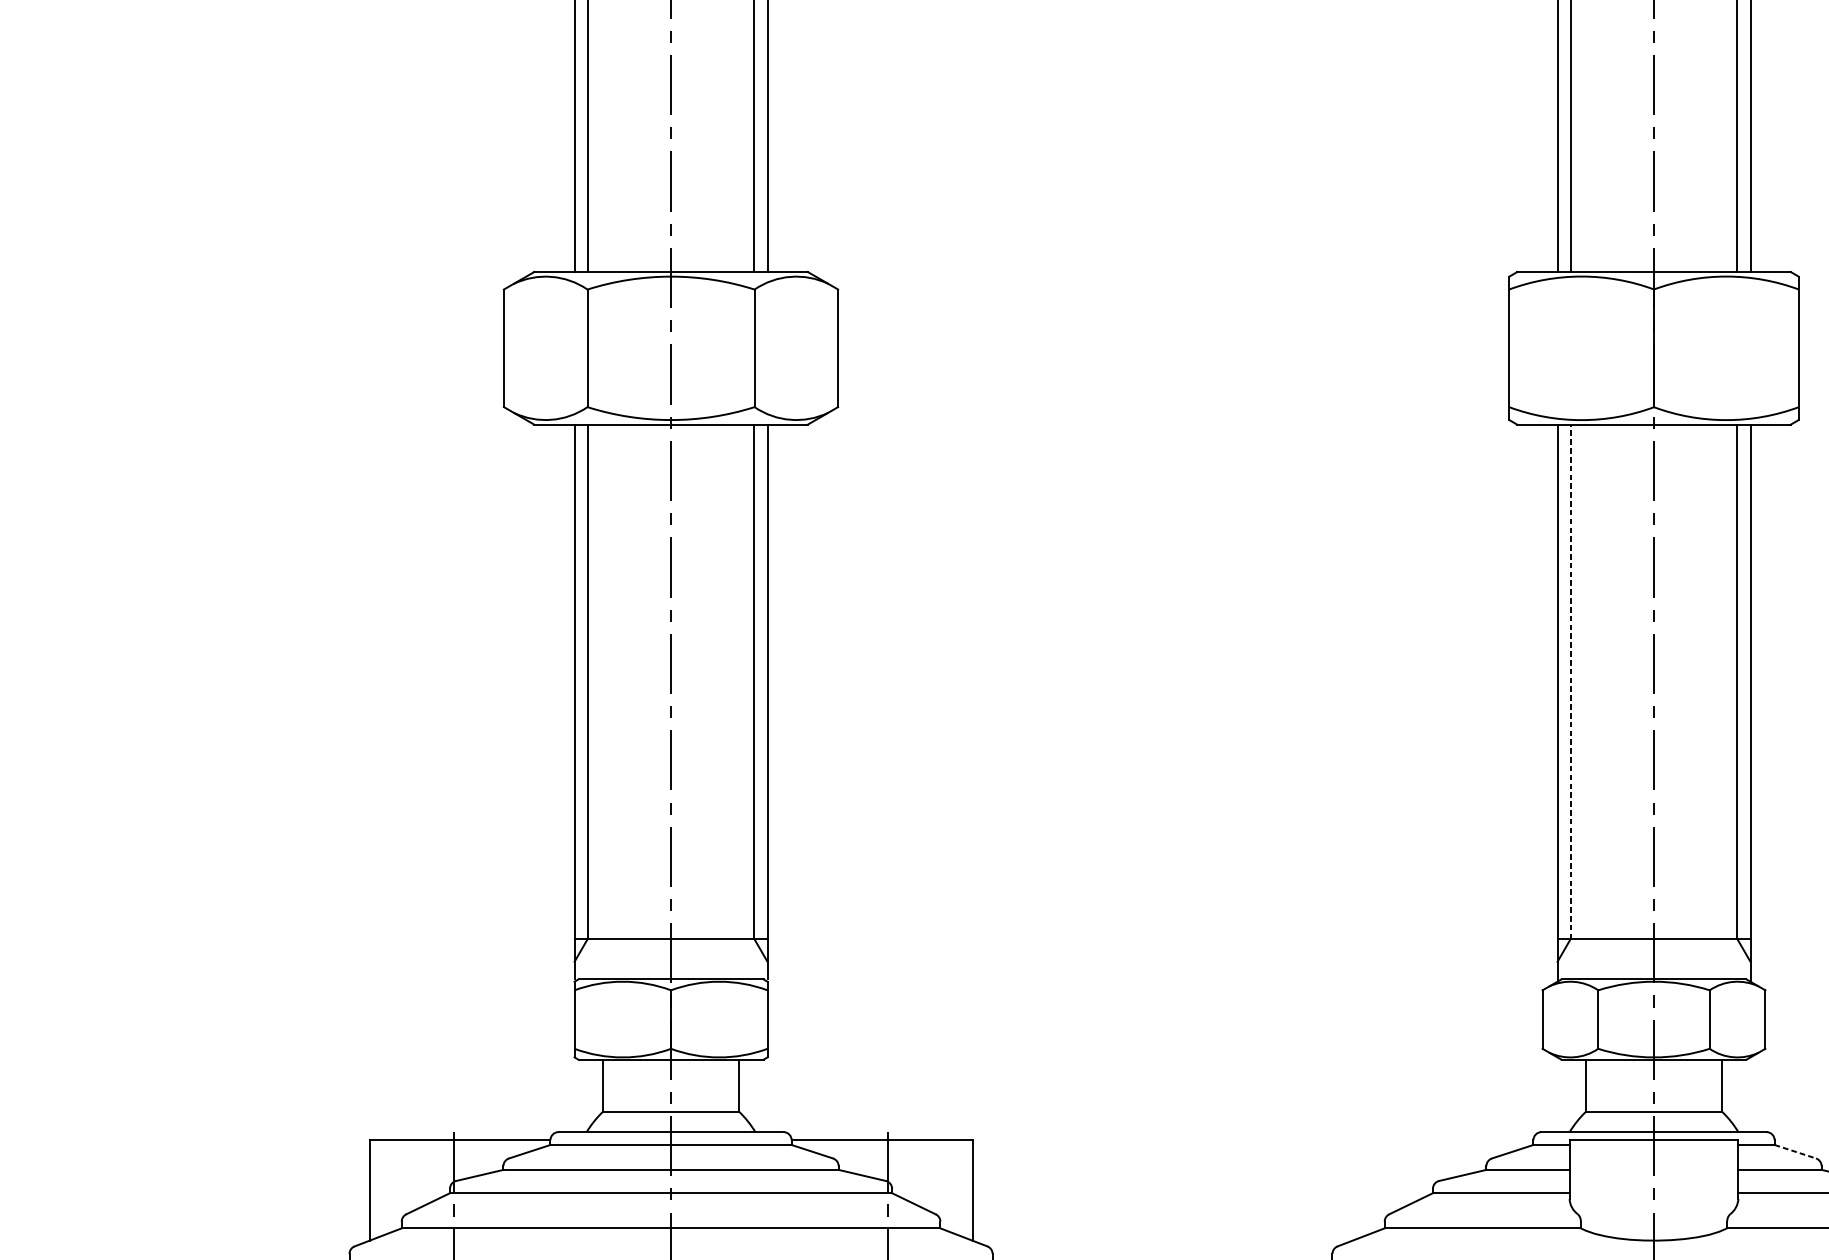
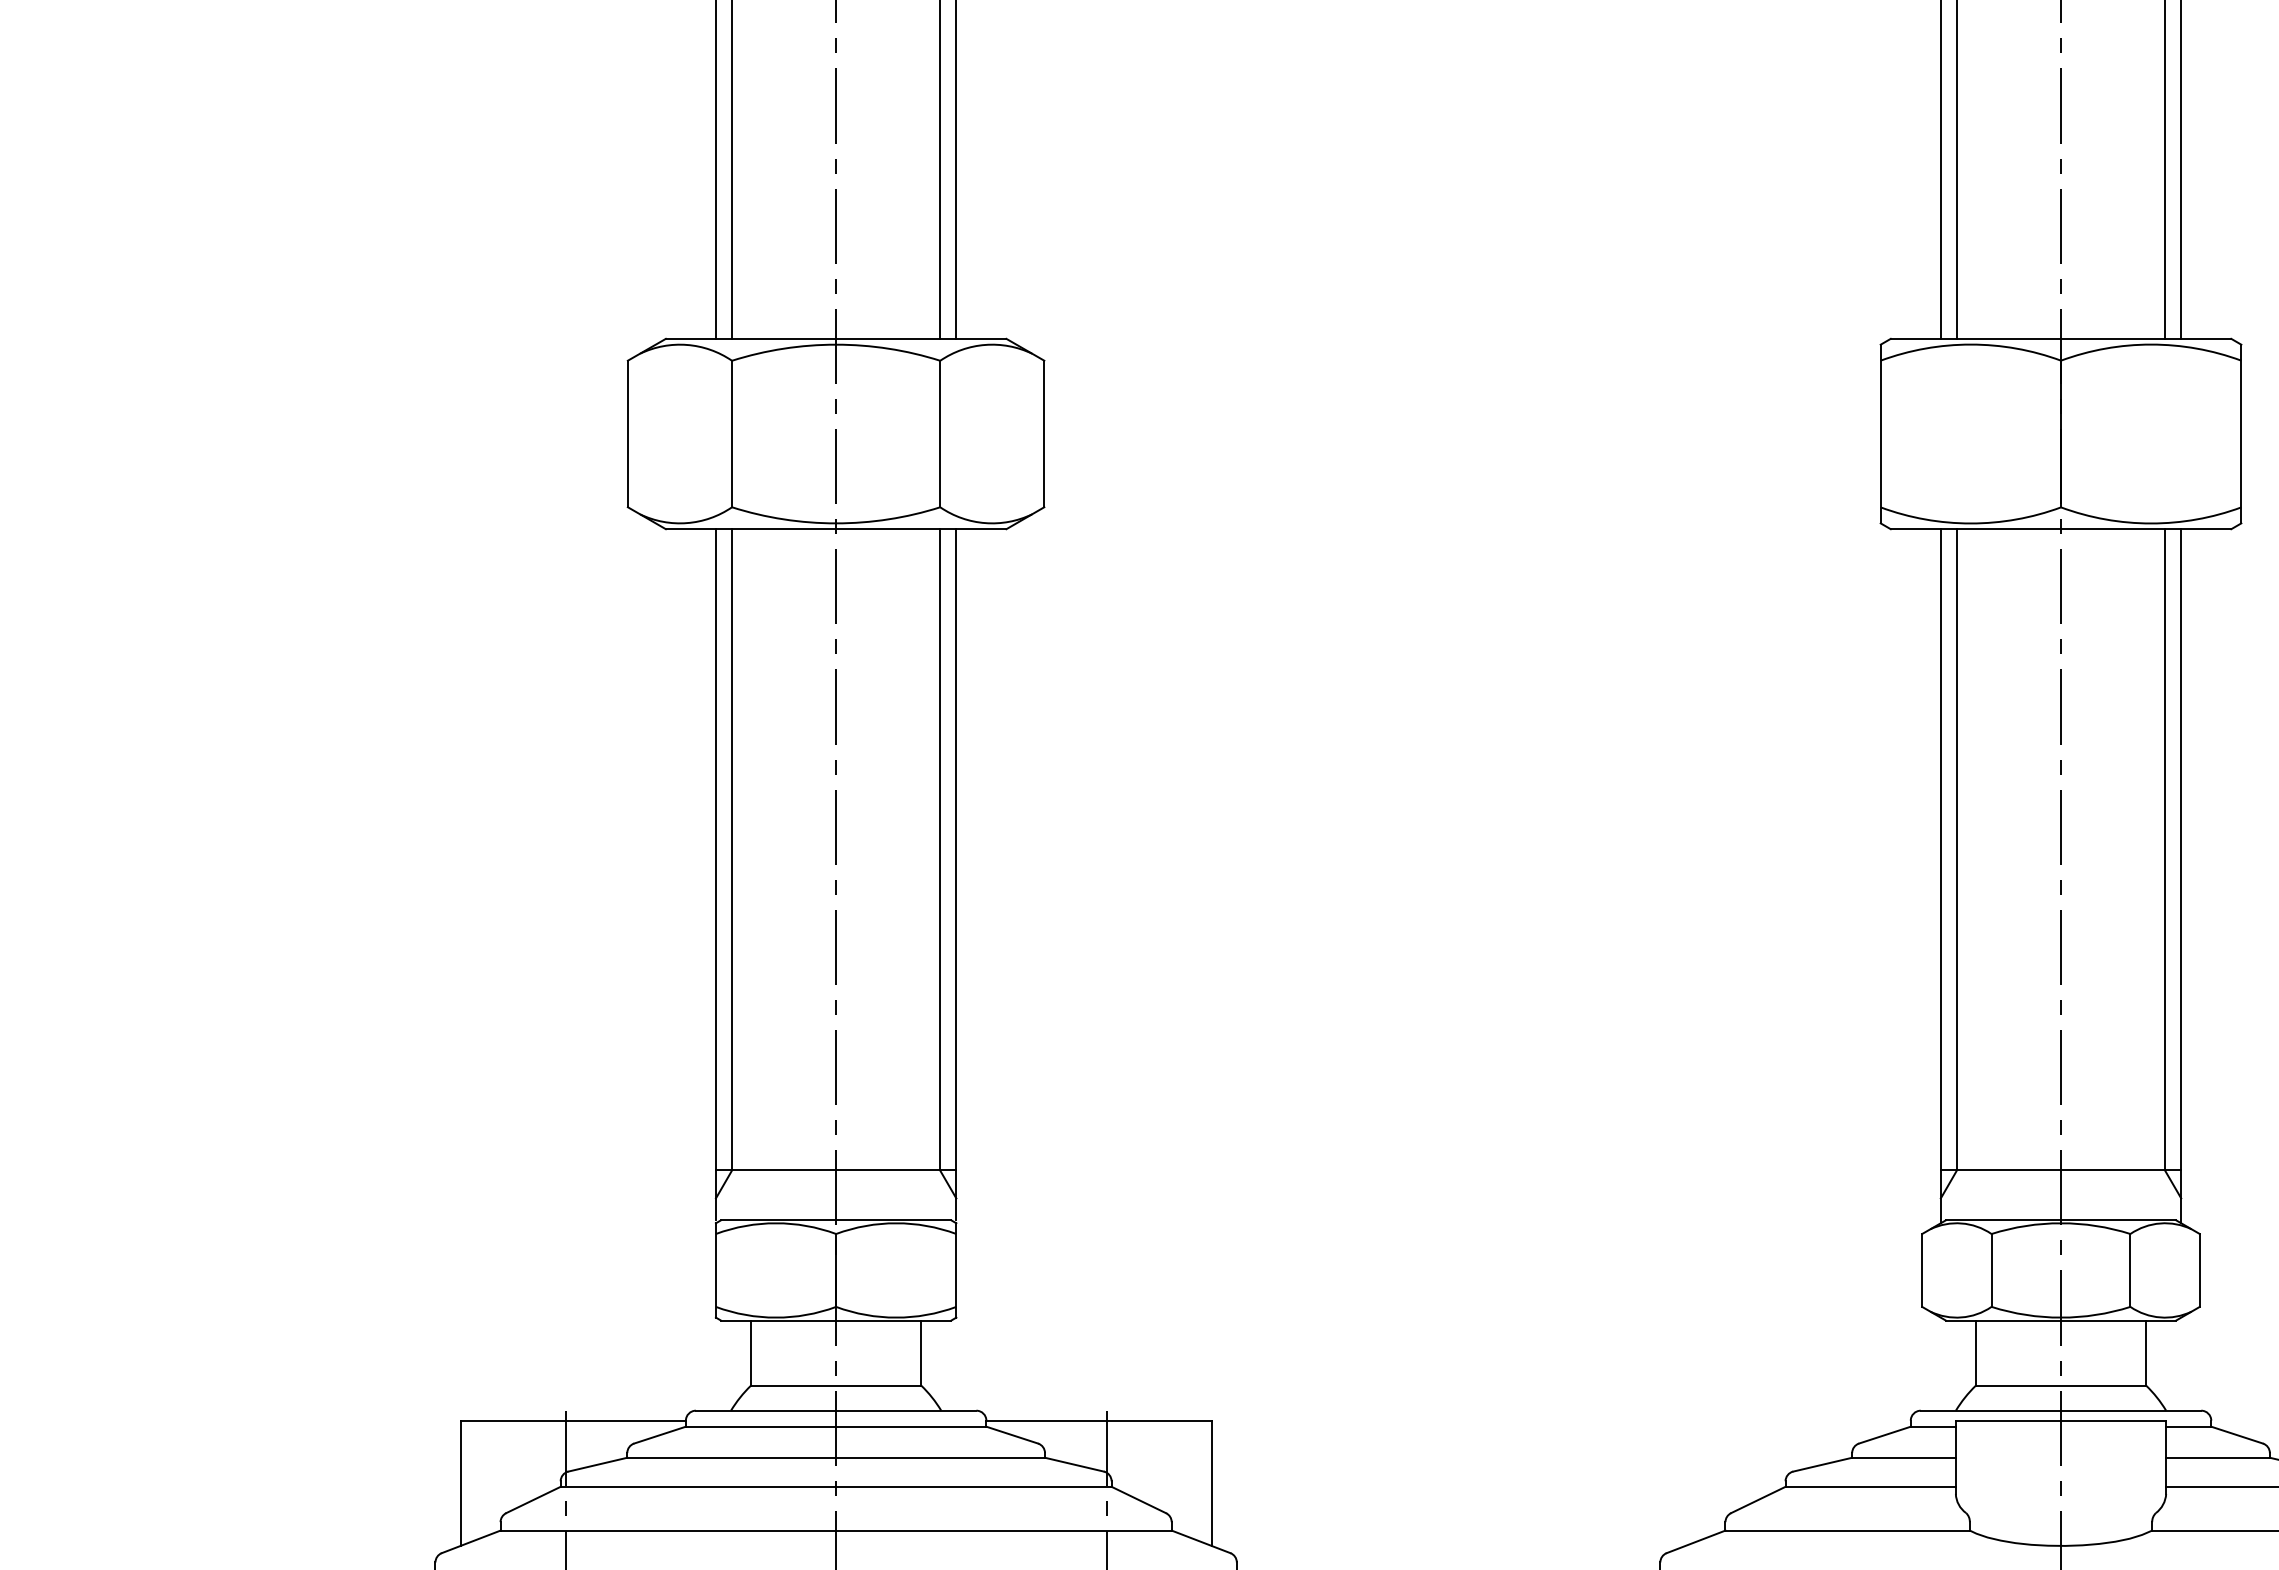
line: (1570, 681) -> (1957, 849), dashed -> solid
line: (1795, 1152) -> (2237, 1435), dashed -> solid

